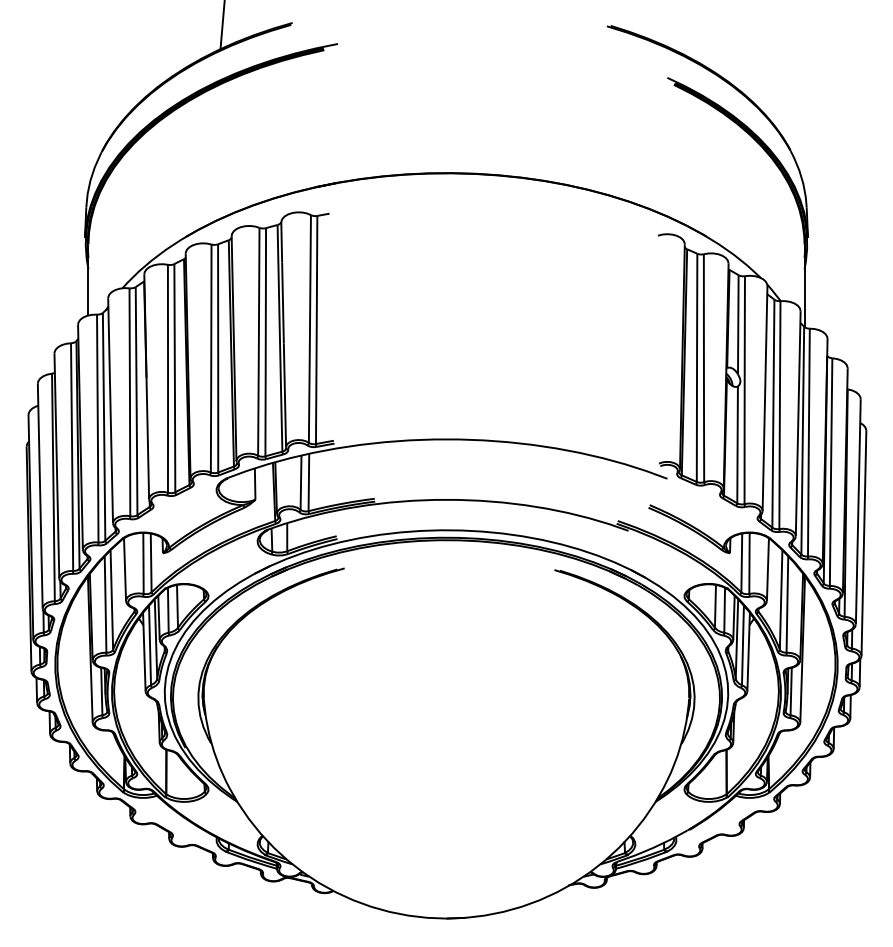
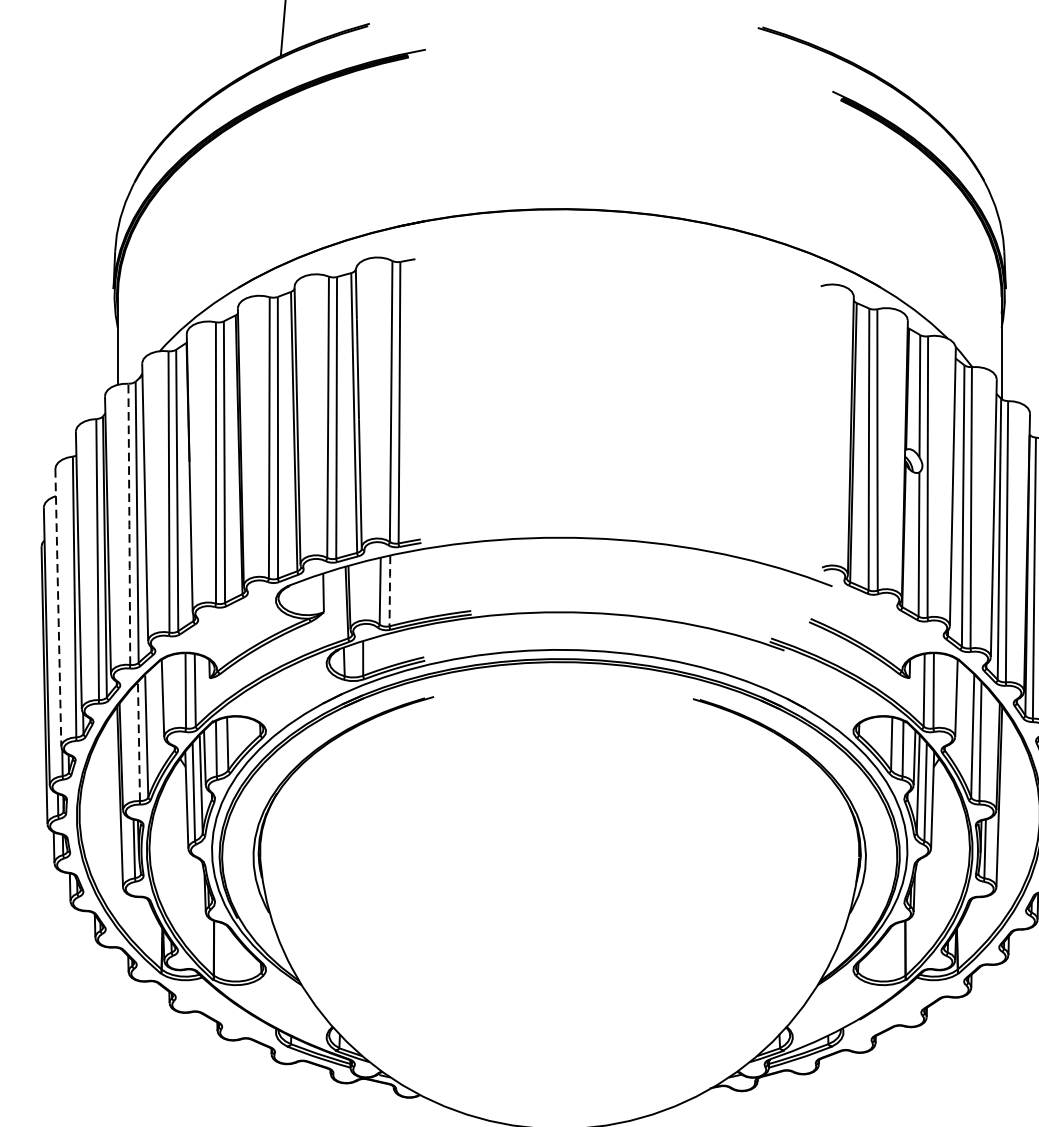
line: (97, 429) -> (128, 525), solid -> dashed
line: (308, 482) -> (389, 590), solid -> dashed
line: (40, 496) -> (58, 608), solid -> dashed
line: (105, 604) -> (138, 741), solid -> dashed

